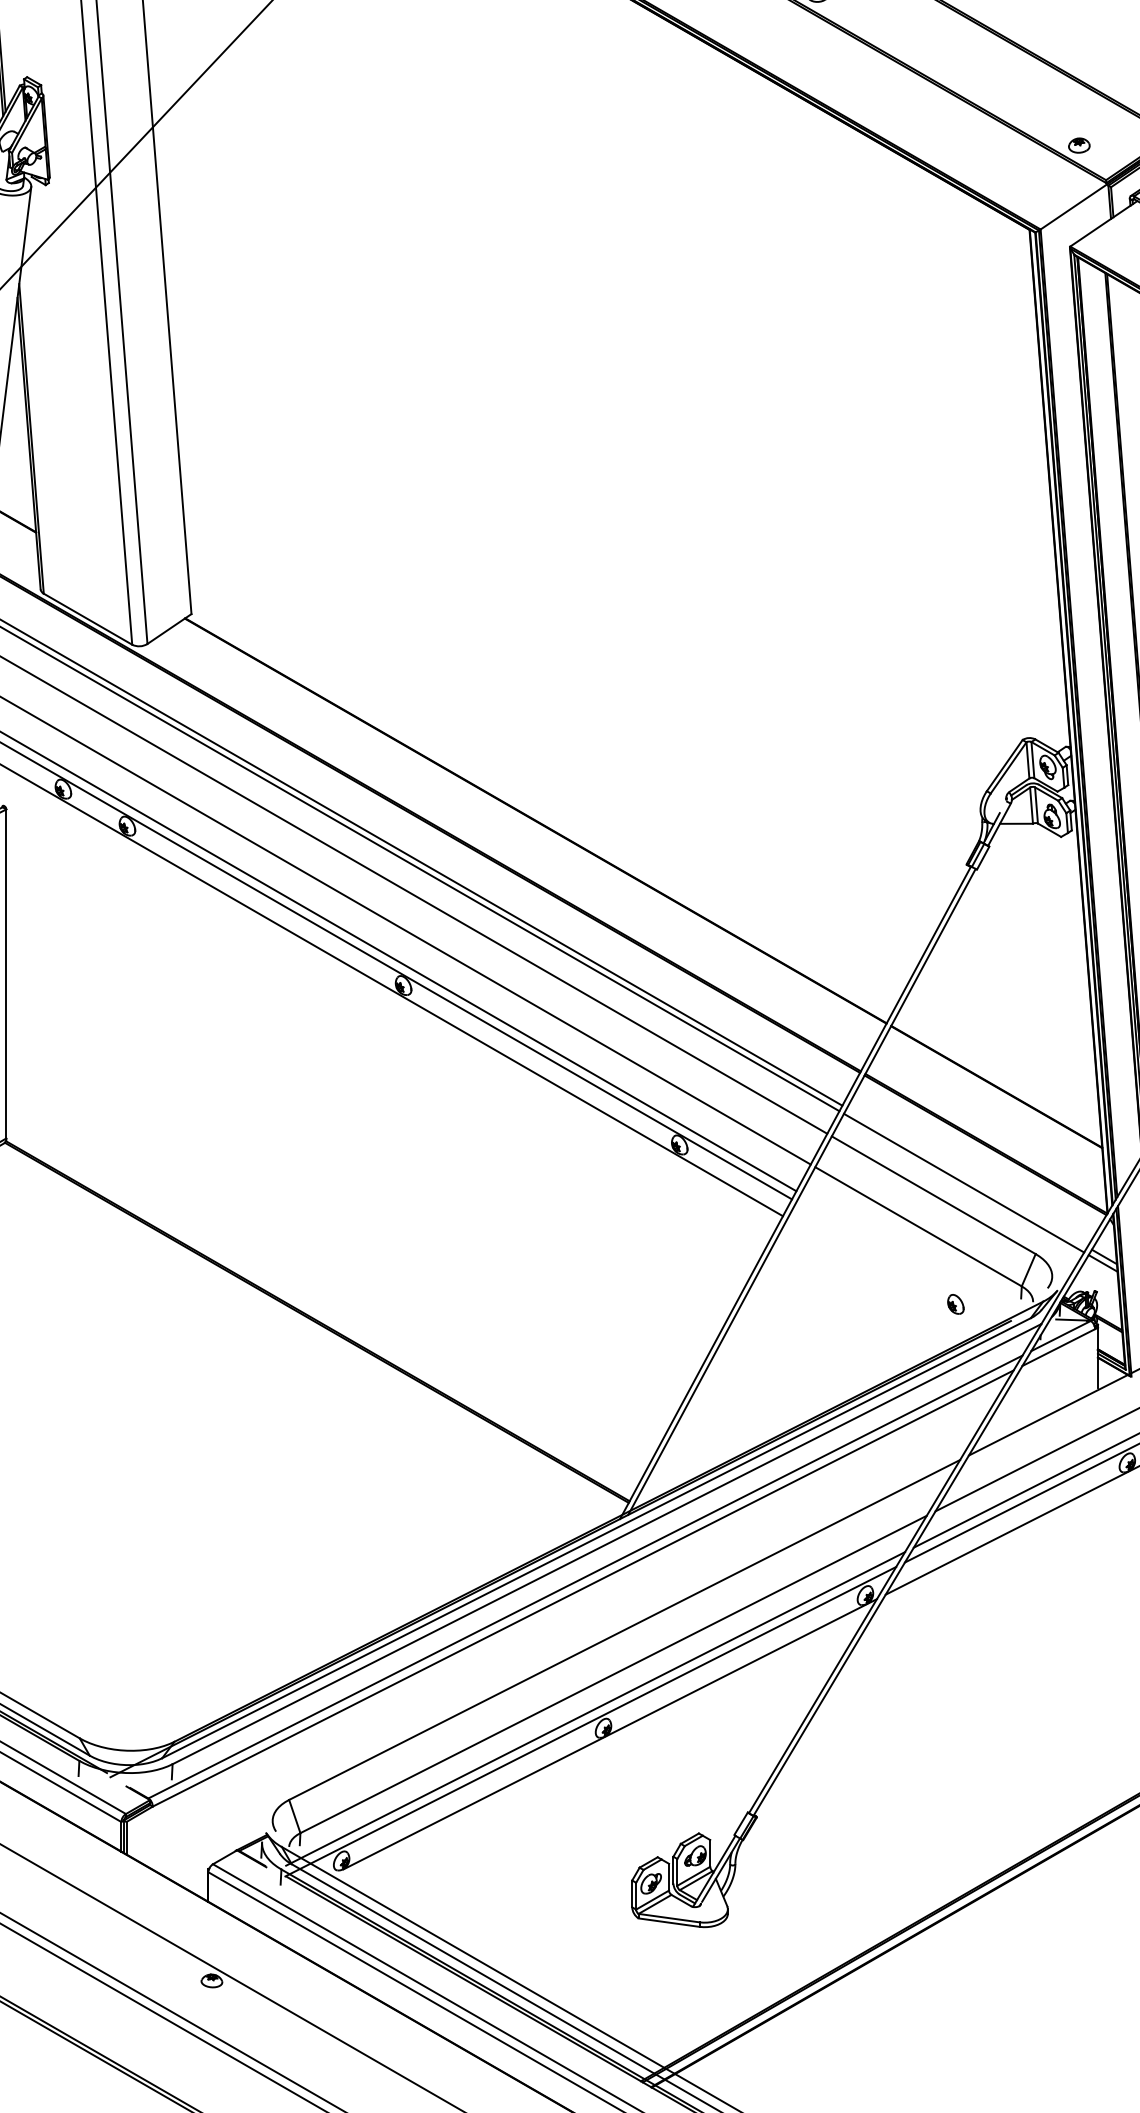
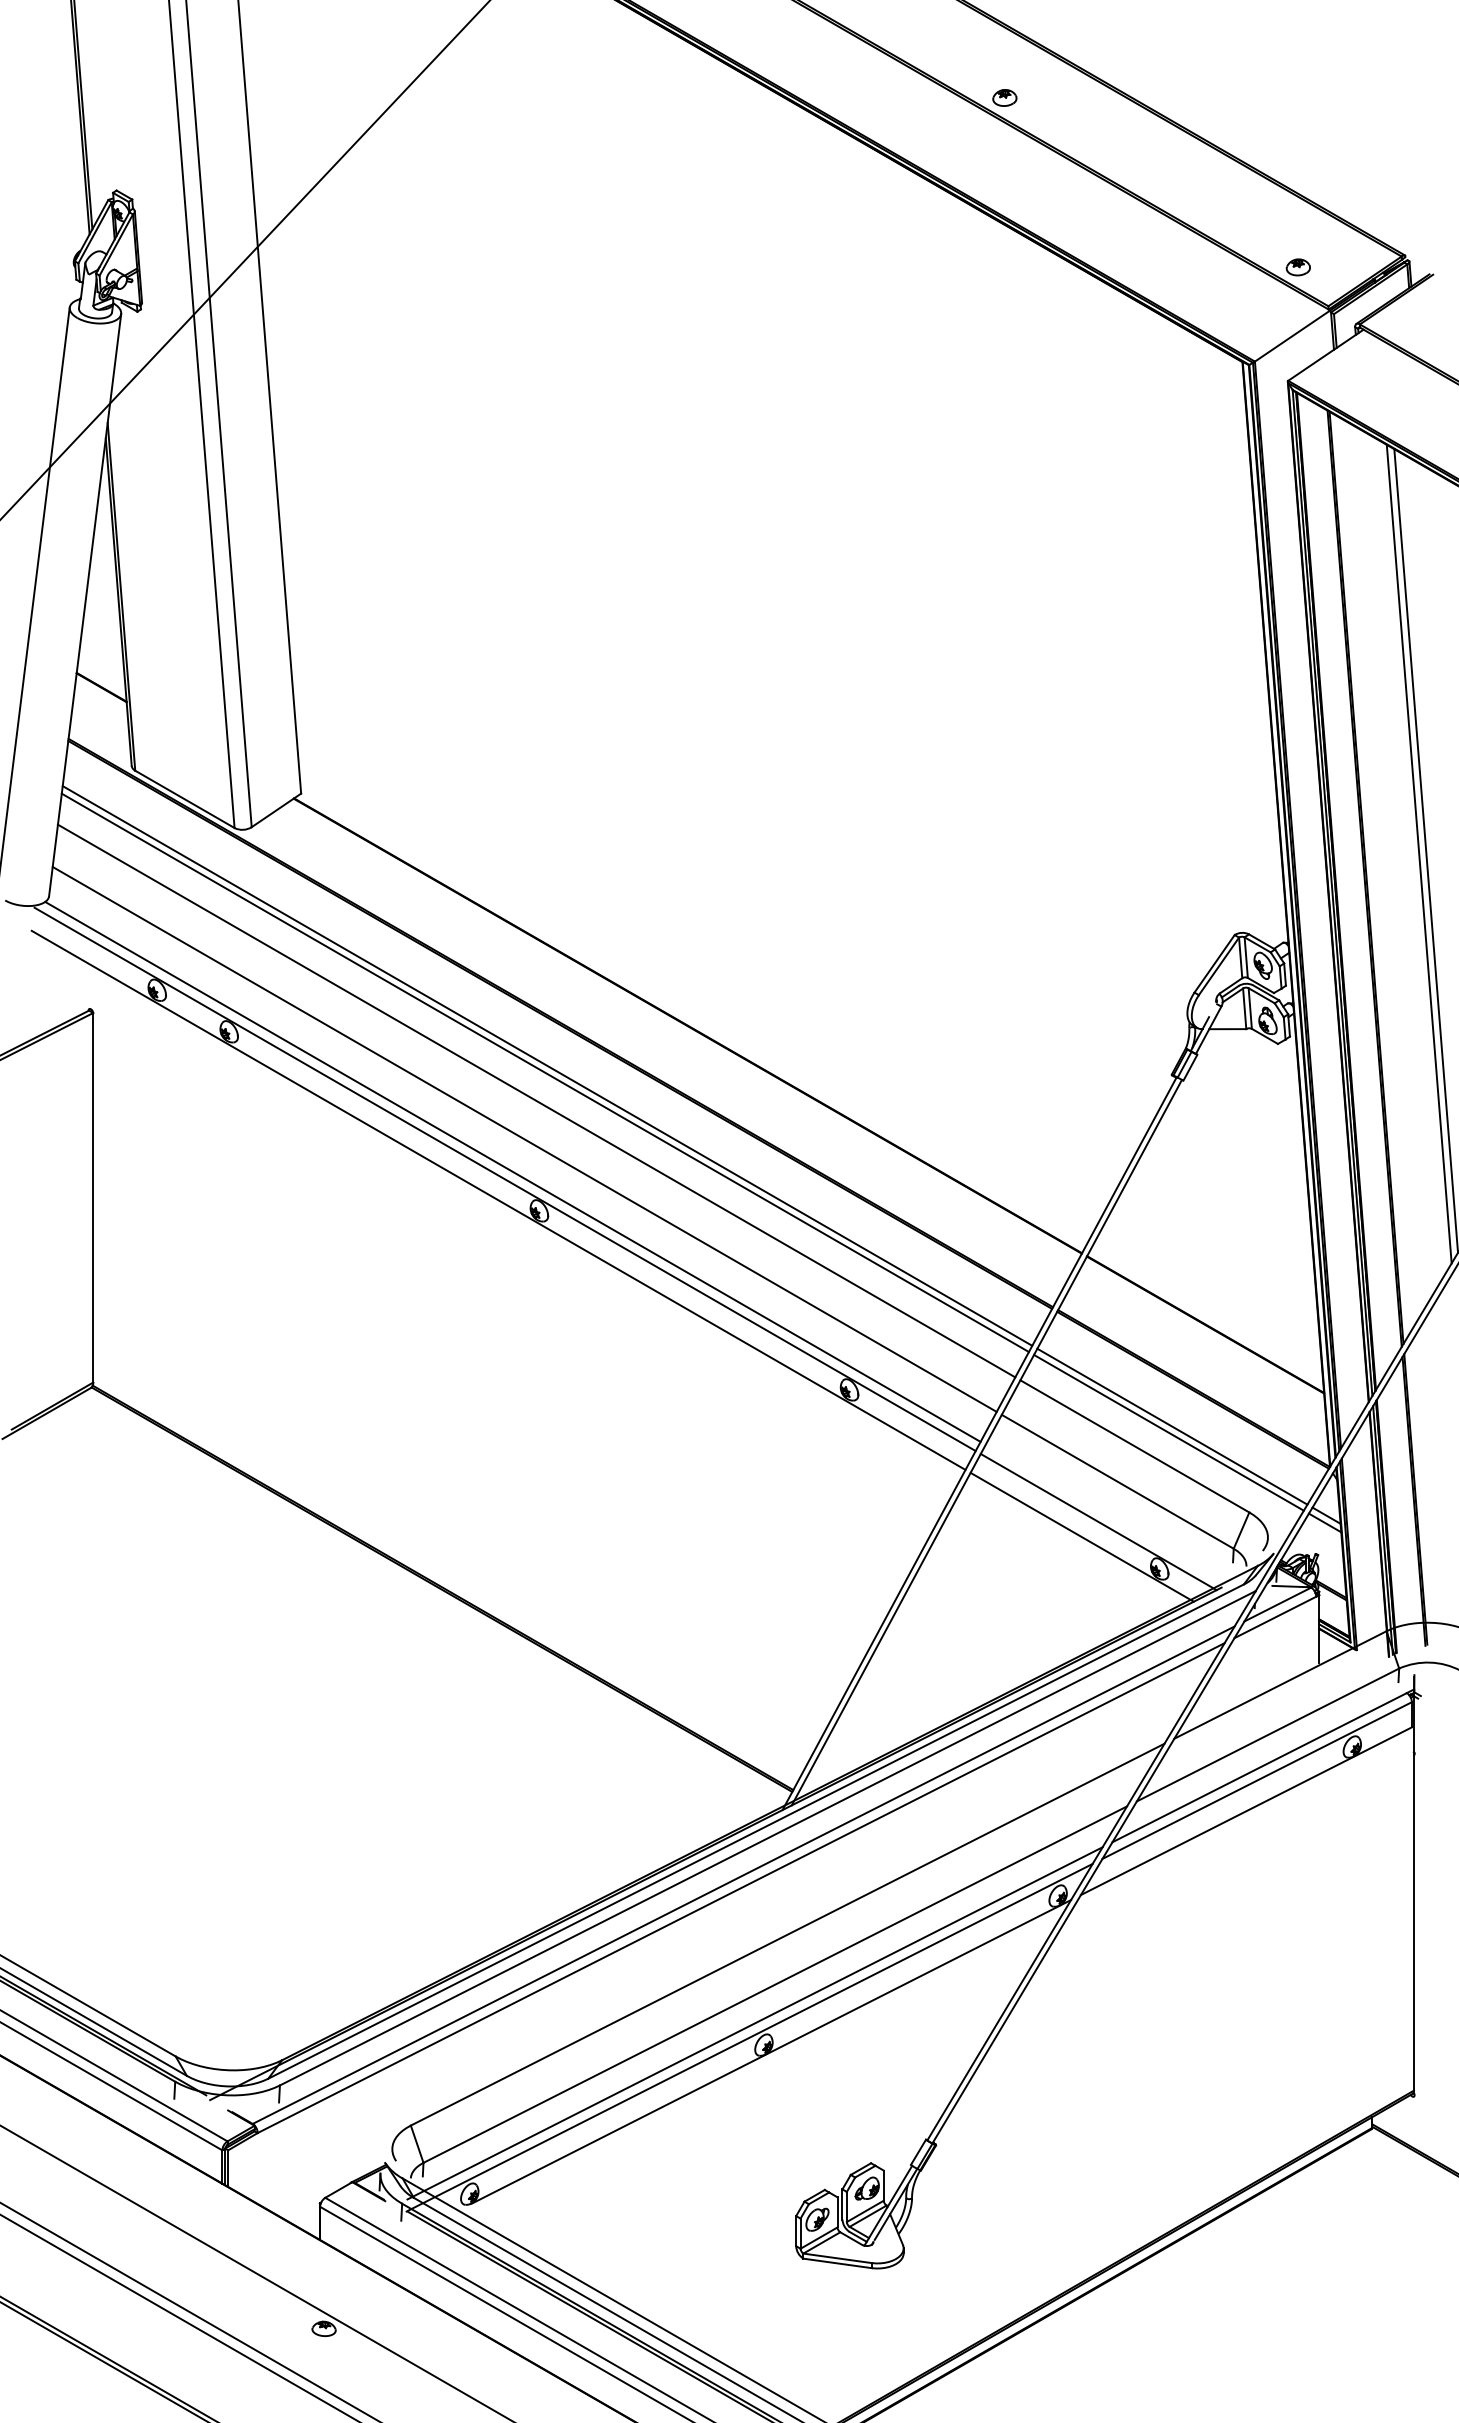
line: (967, 1177) -> (1172, 1426), added
line: (901, 1262) -> (1098, 1521), added
line: (886, 1275) -> (1081, 1536), added

